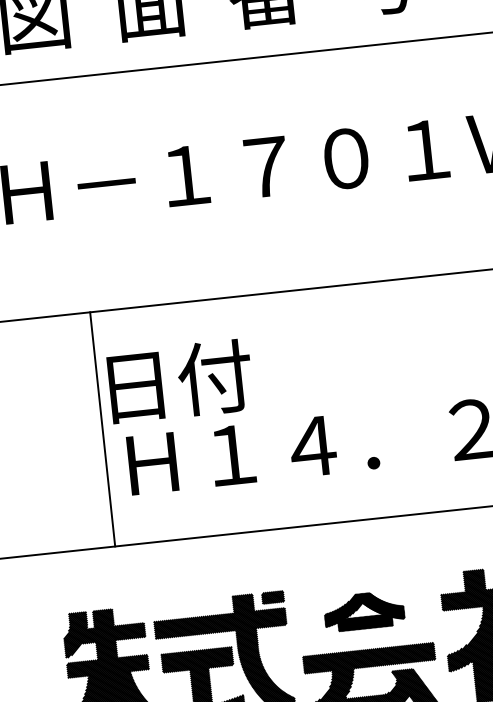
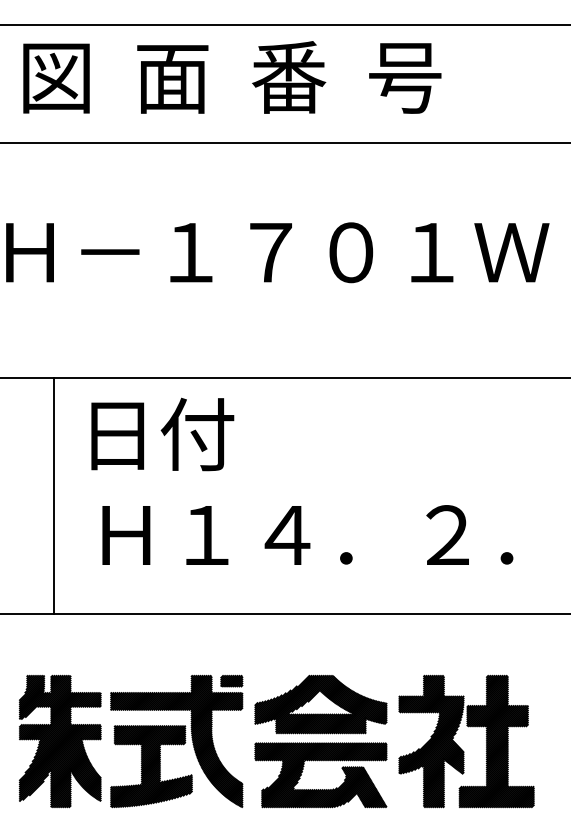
text: (180, 381) -> (162, 434), moved
line: (102, 428) -> (54, 495), moved
part: (363, 611) -> (320, 704), size x1.67

